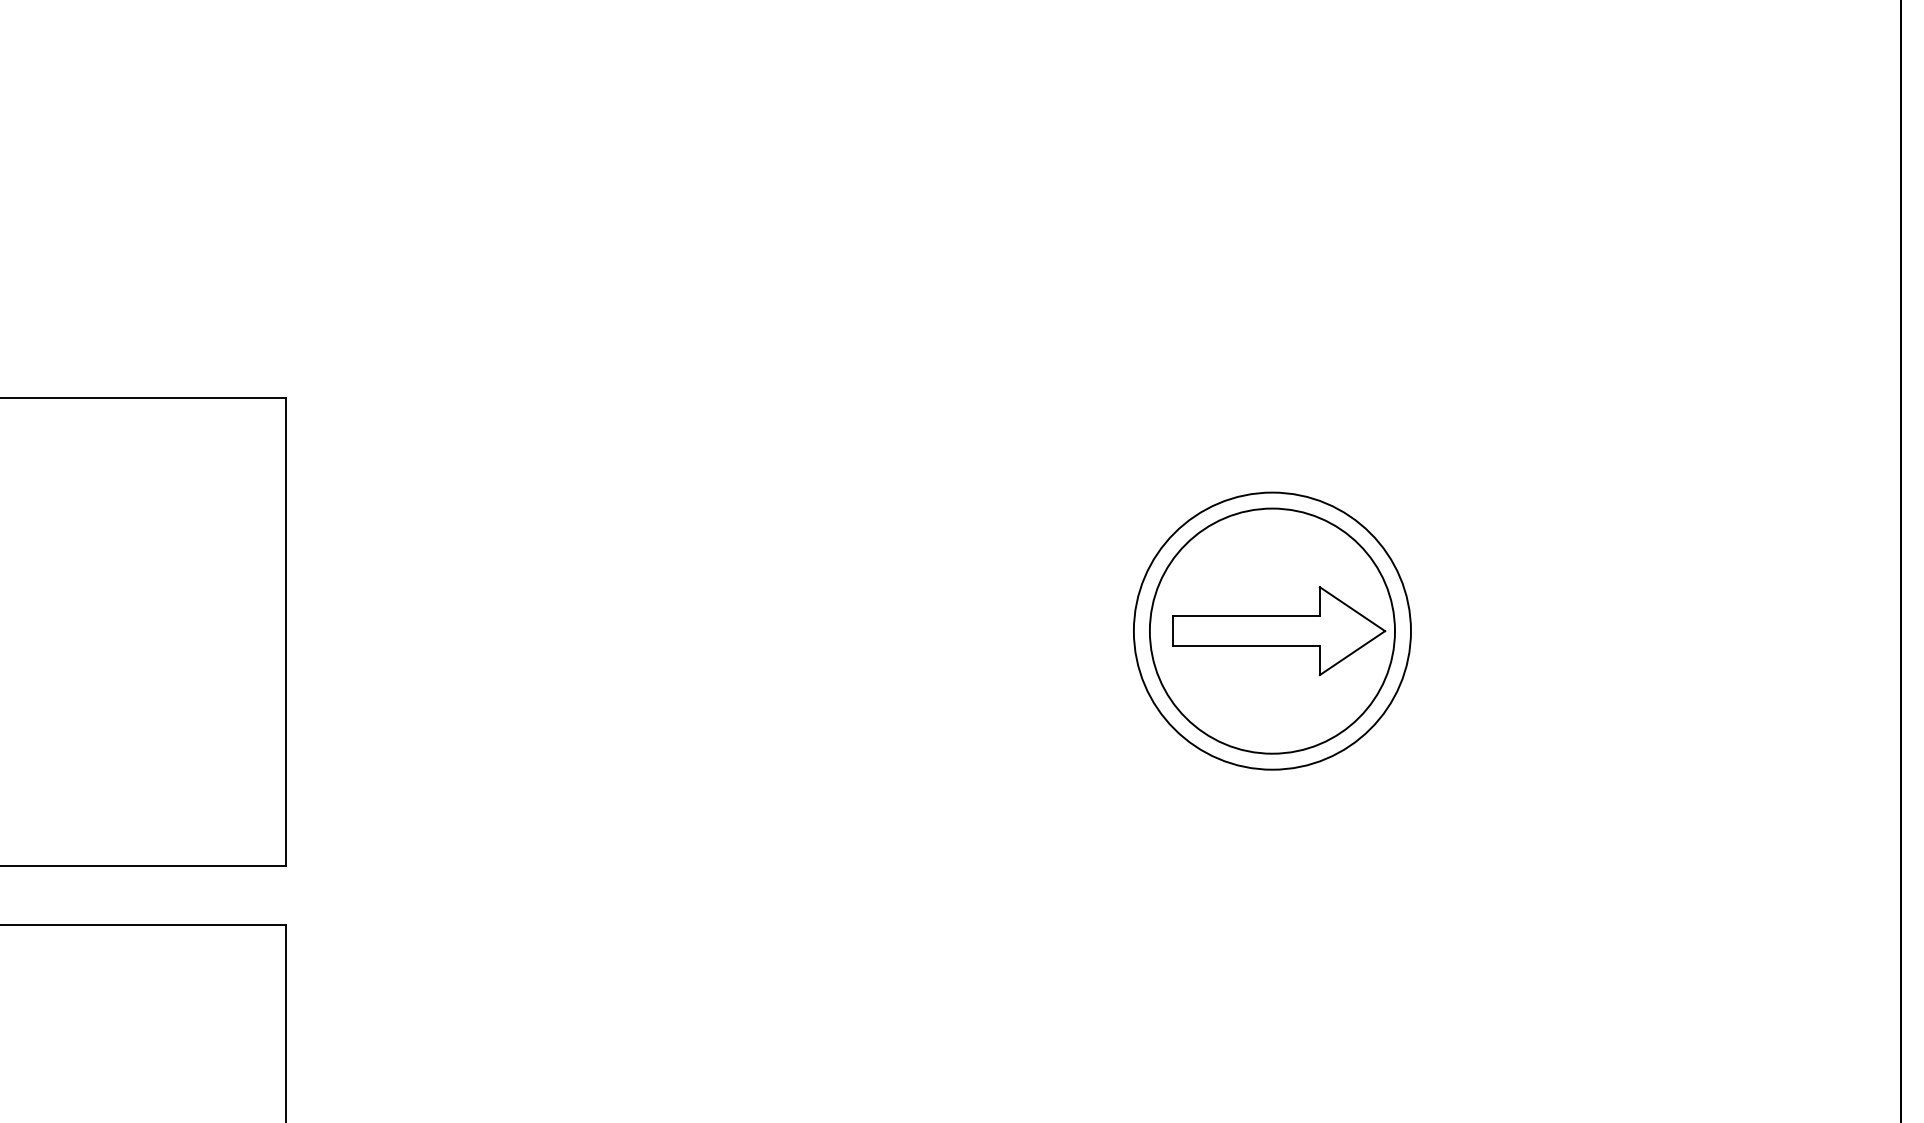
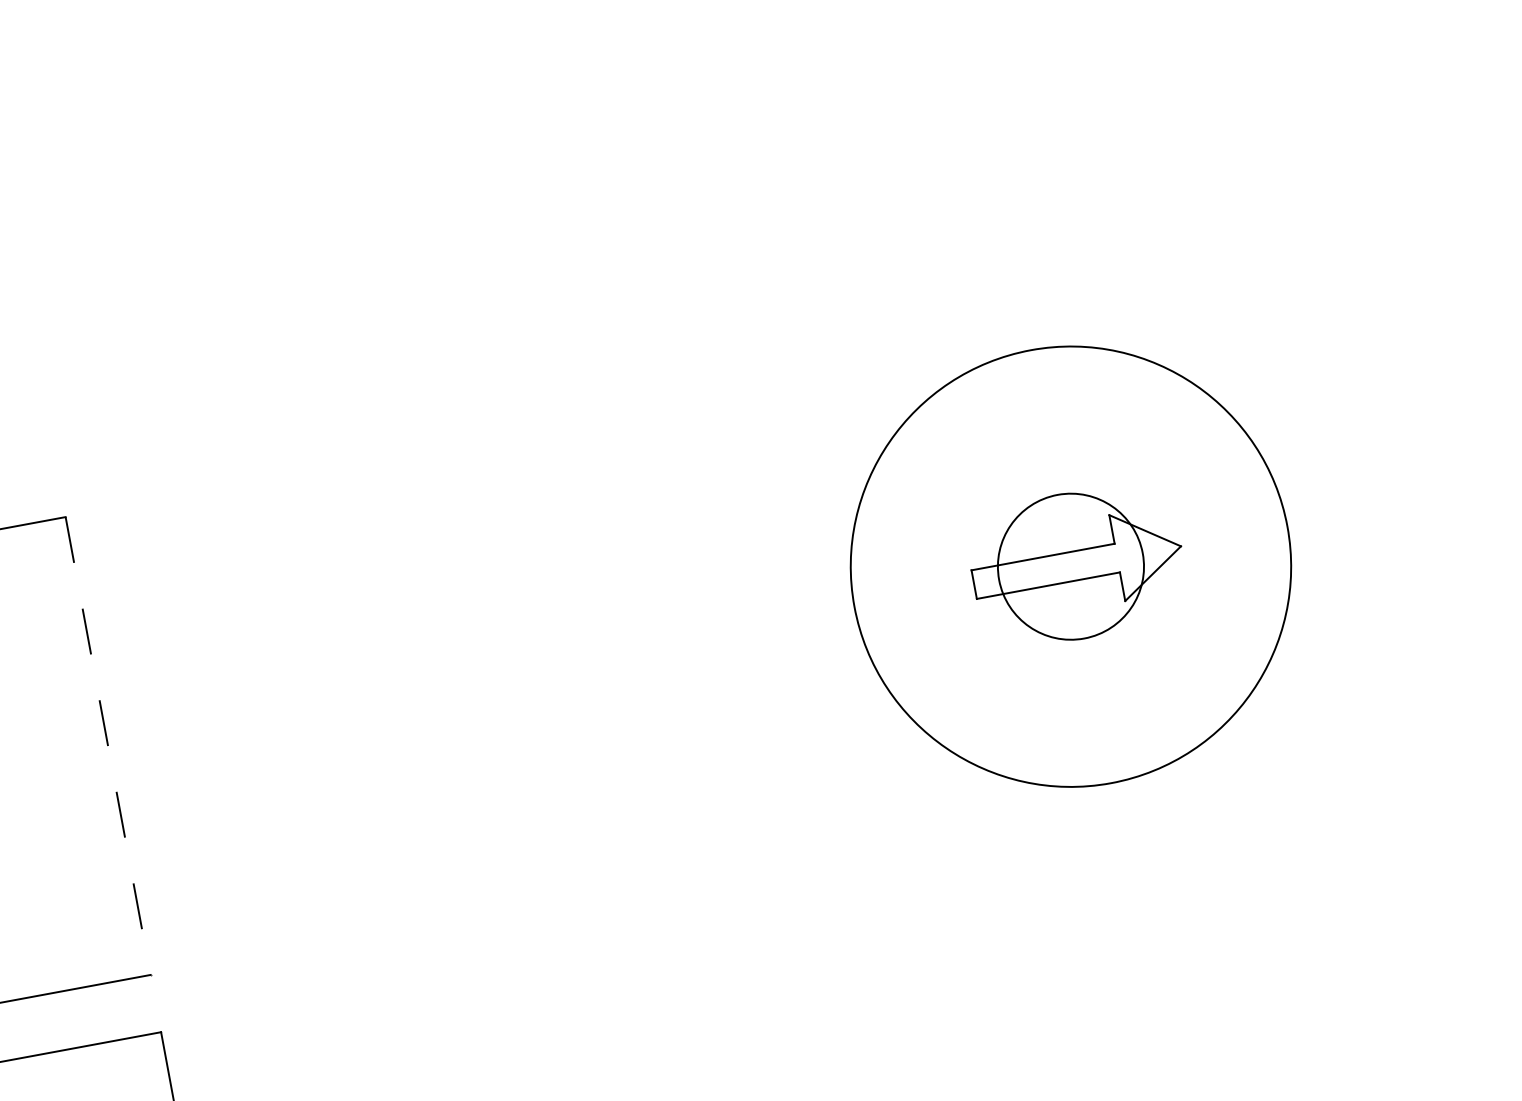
circle: (1271, 630) -> (1069, 566), size x0.6
circle: (1271, 630) -> (1069, 566), size x1.6
line: (286, 632) -> (108, 746), solid -> dashed

